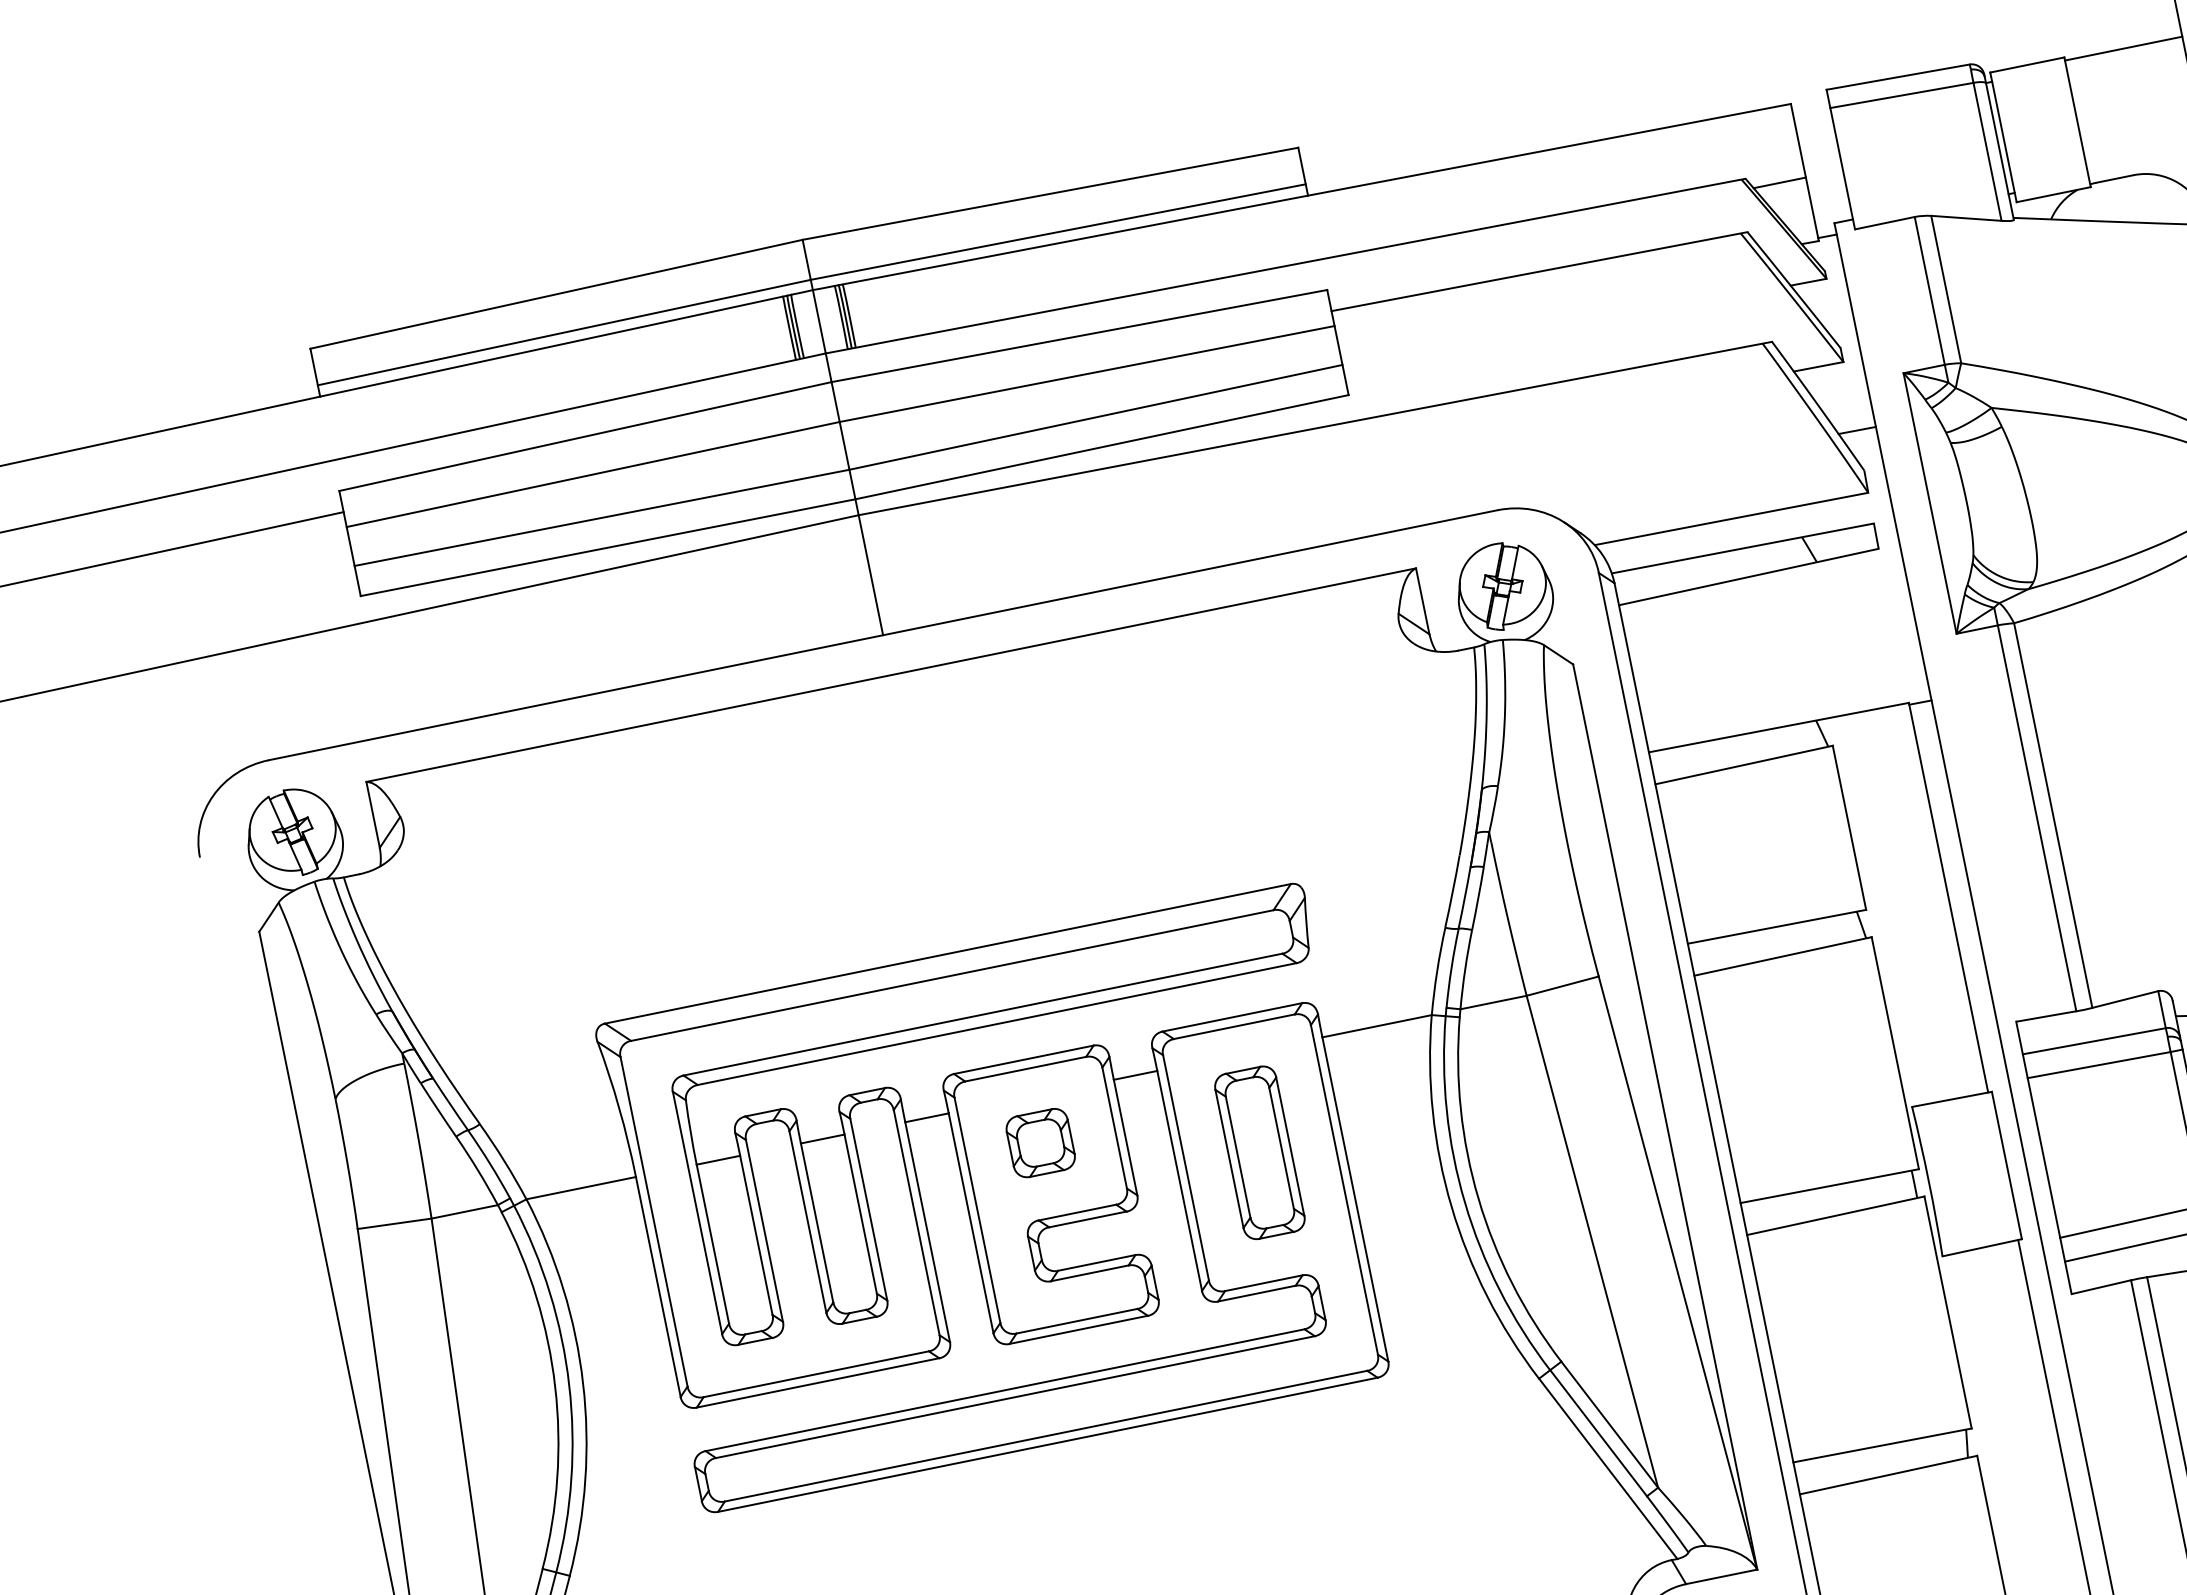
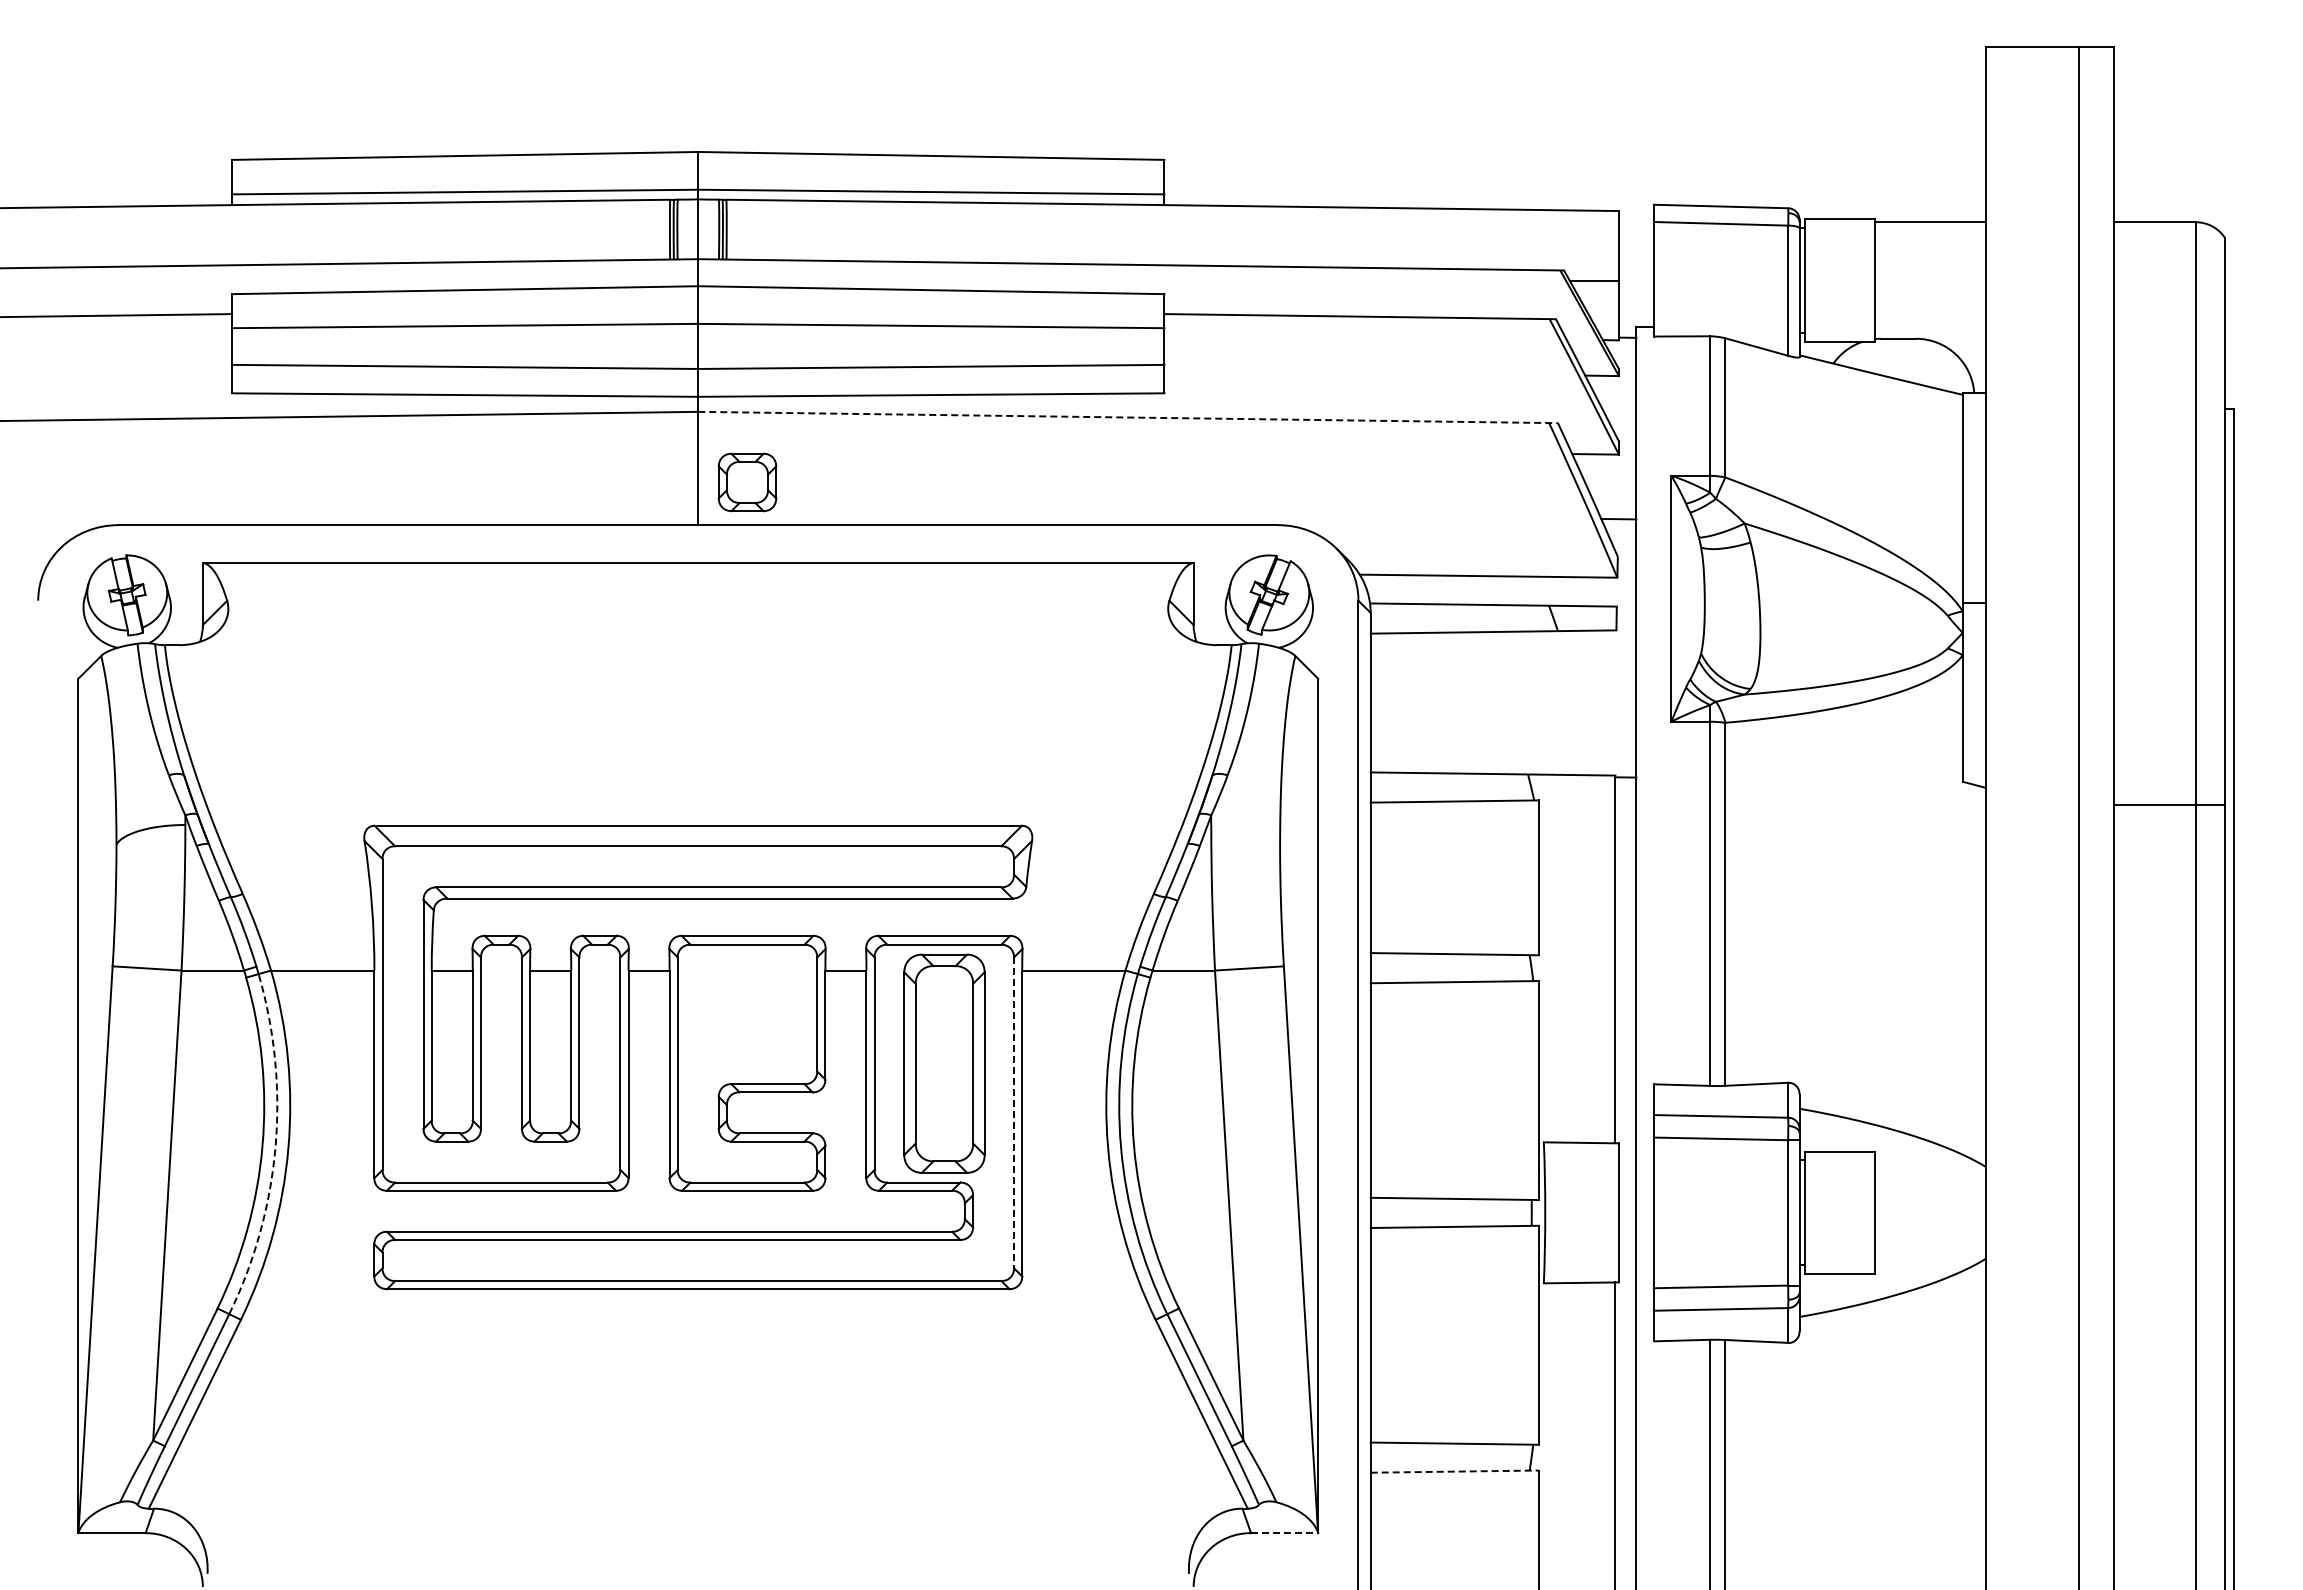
line: (1315, 428) -> (1128, 417), solid -> dashed
part: (1040, 1143) -> (747, 482), moved
part: (1259, 1152) -> (943, 1063), size x1.4
line: (1345, 1190) -> (1014, 1113), solid -> dashed
arc: (569, 1384) -> (275, 1146), solid -> dashed
line: (1888, 1474) -> (1454, 1471), solid -> dashed
line: (1721, 1577) -> (1284, 1533), solid -> dashed

